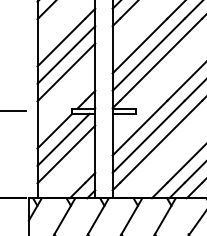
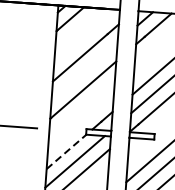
line: (66, 54) -> (84, 70), removed
line: (54, 131) -> (66, 152), solid -> dashed

